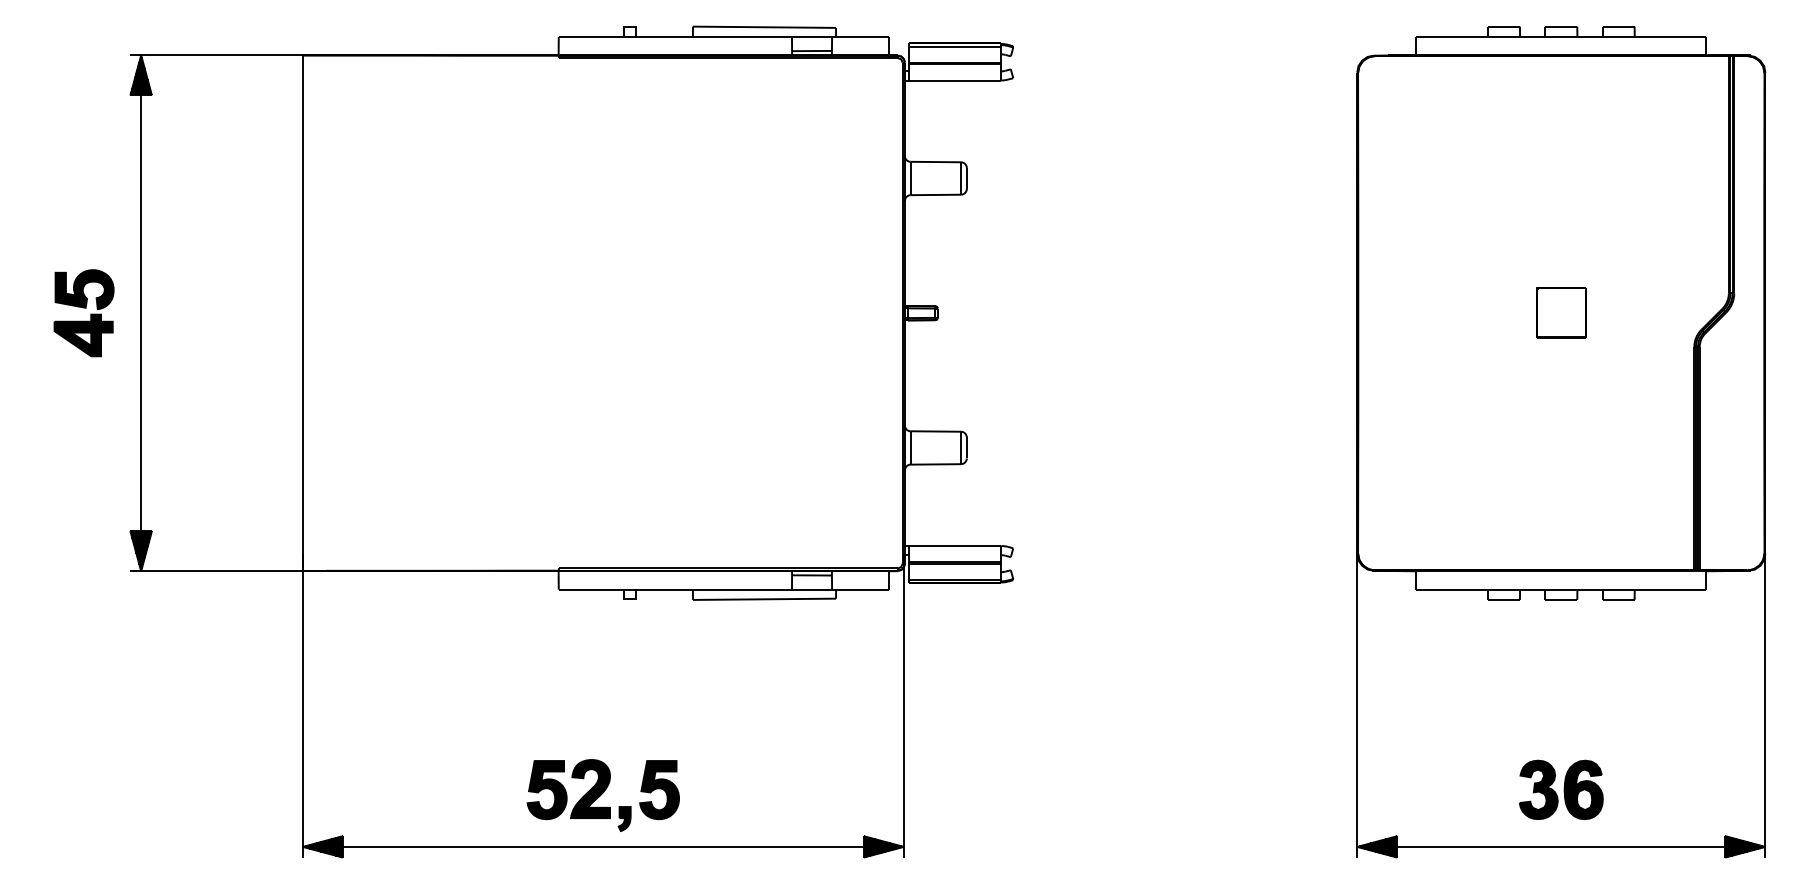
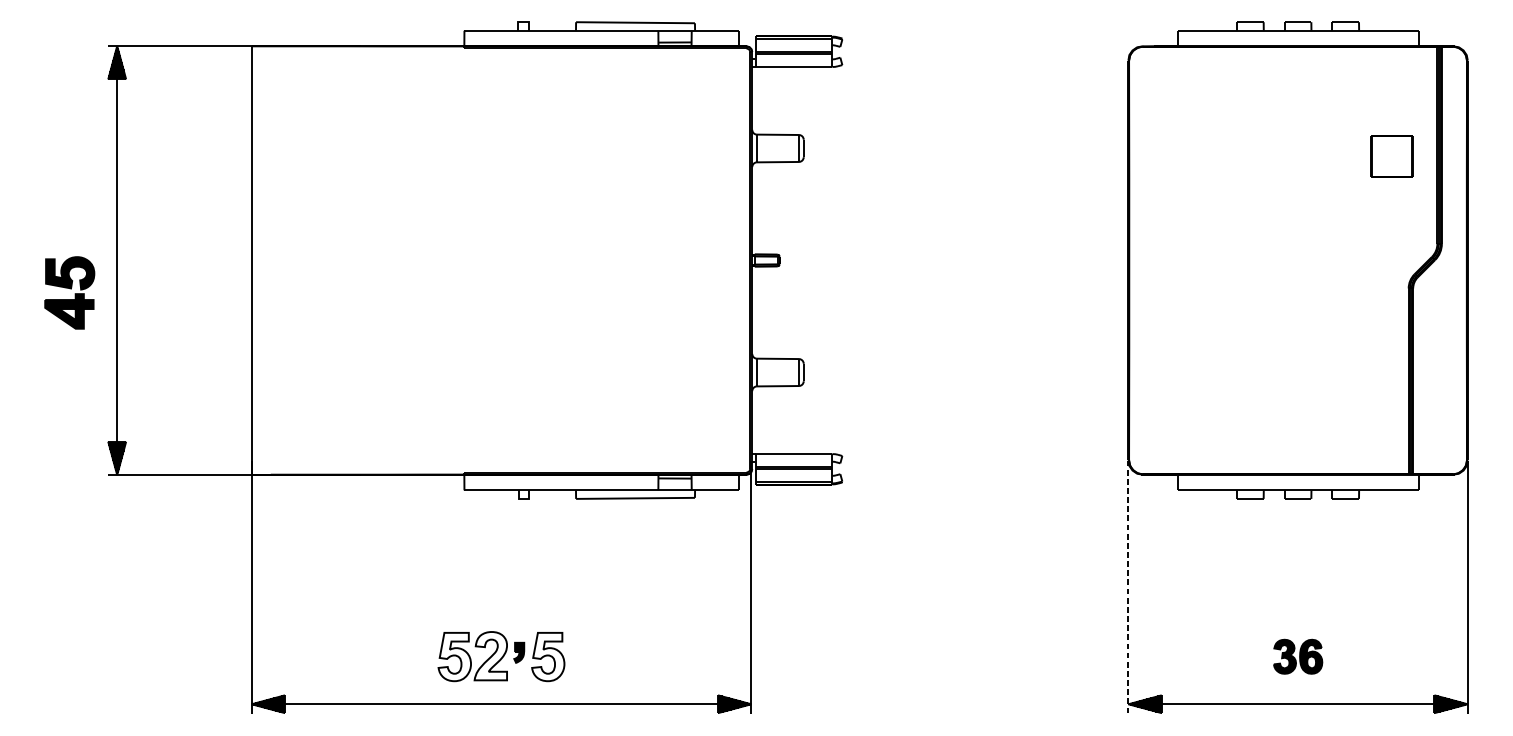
part: (1561, 312) -> (1392, 155), moved
part: (83, 313) -> (69, 293), moved
line: (1357, 706) -> (1128, 587), solid -> dashed
fill: (590, 789) -> (490, 656), removed
part: (1561, 789) -> (1298, 656), size x0.7
fill: (546, 790) -> (454, 657), removed
fill: (659, 790) -> (548, 657), removed
part: (624, 819) -> (519, 653), moved

